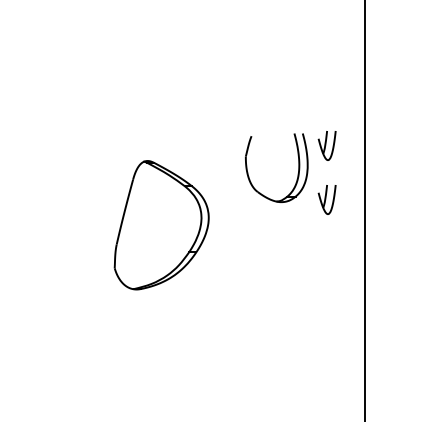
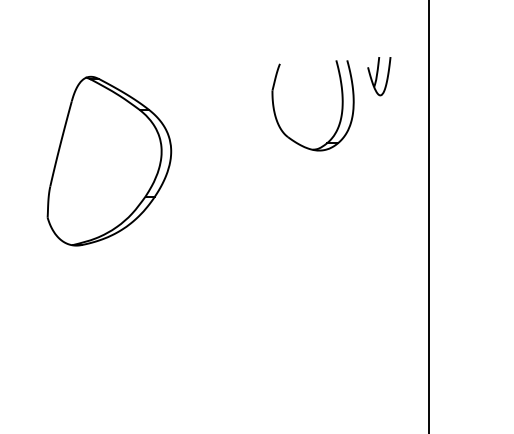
part: (326, 199) -> (378, 147), removed
part: (161, 225) -> (109, 161), moved

